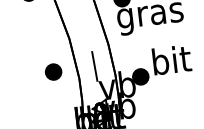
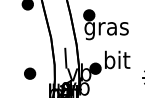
part: (54, 71) -> (30, 73), moved

